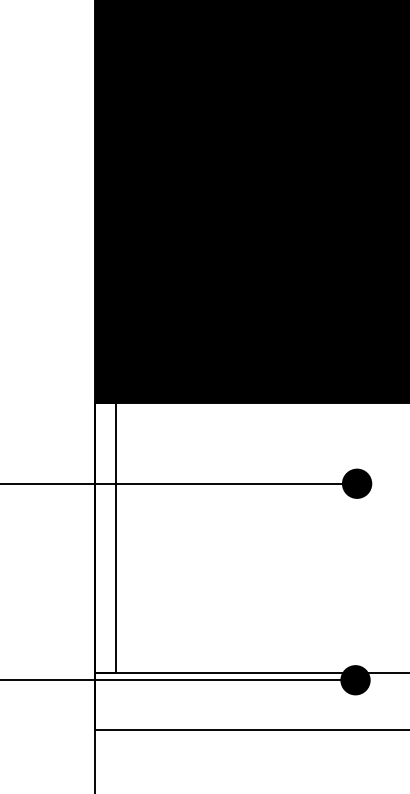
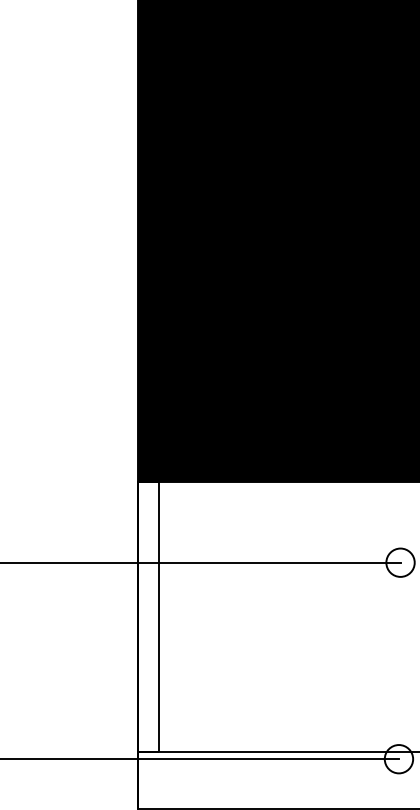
fill: (357, 483) -> (400, 562), removed
fill: (355, 680) -> (398, 759), removed

